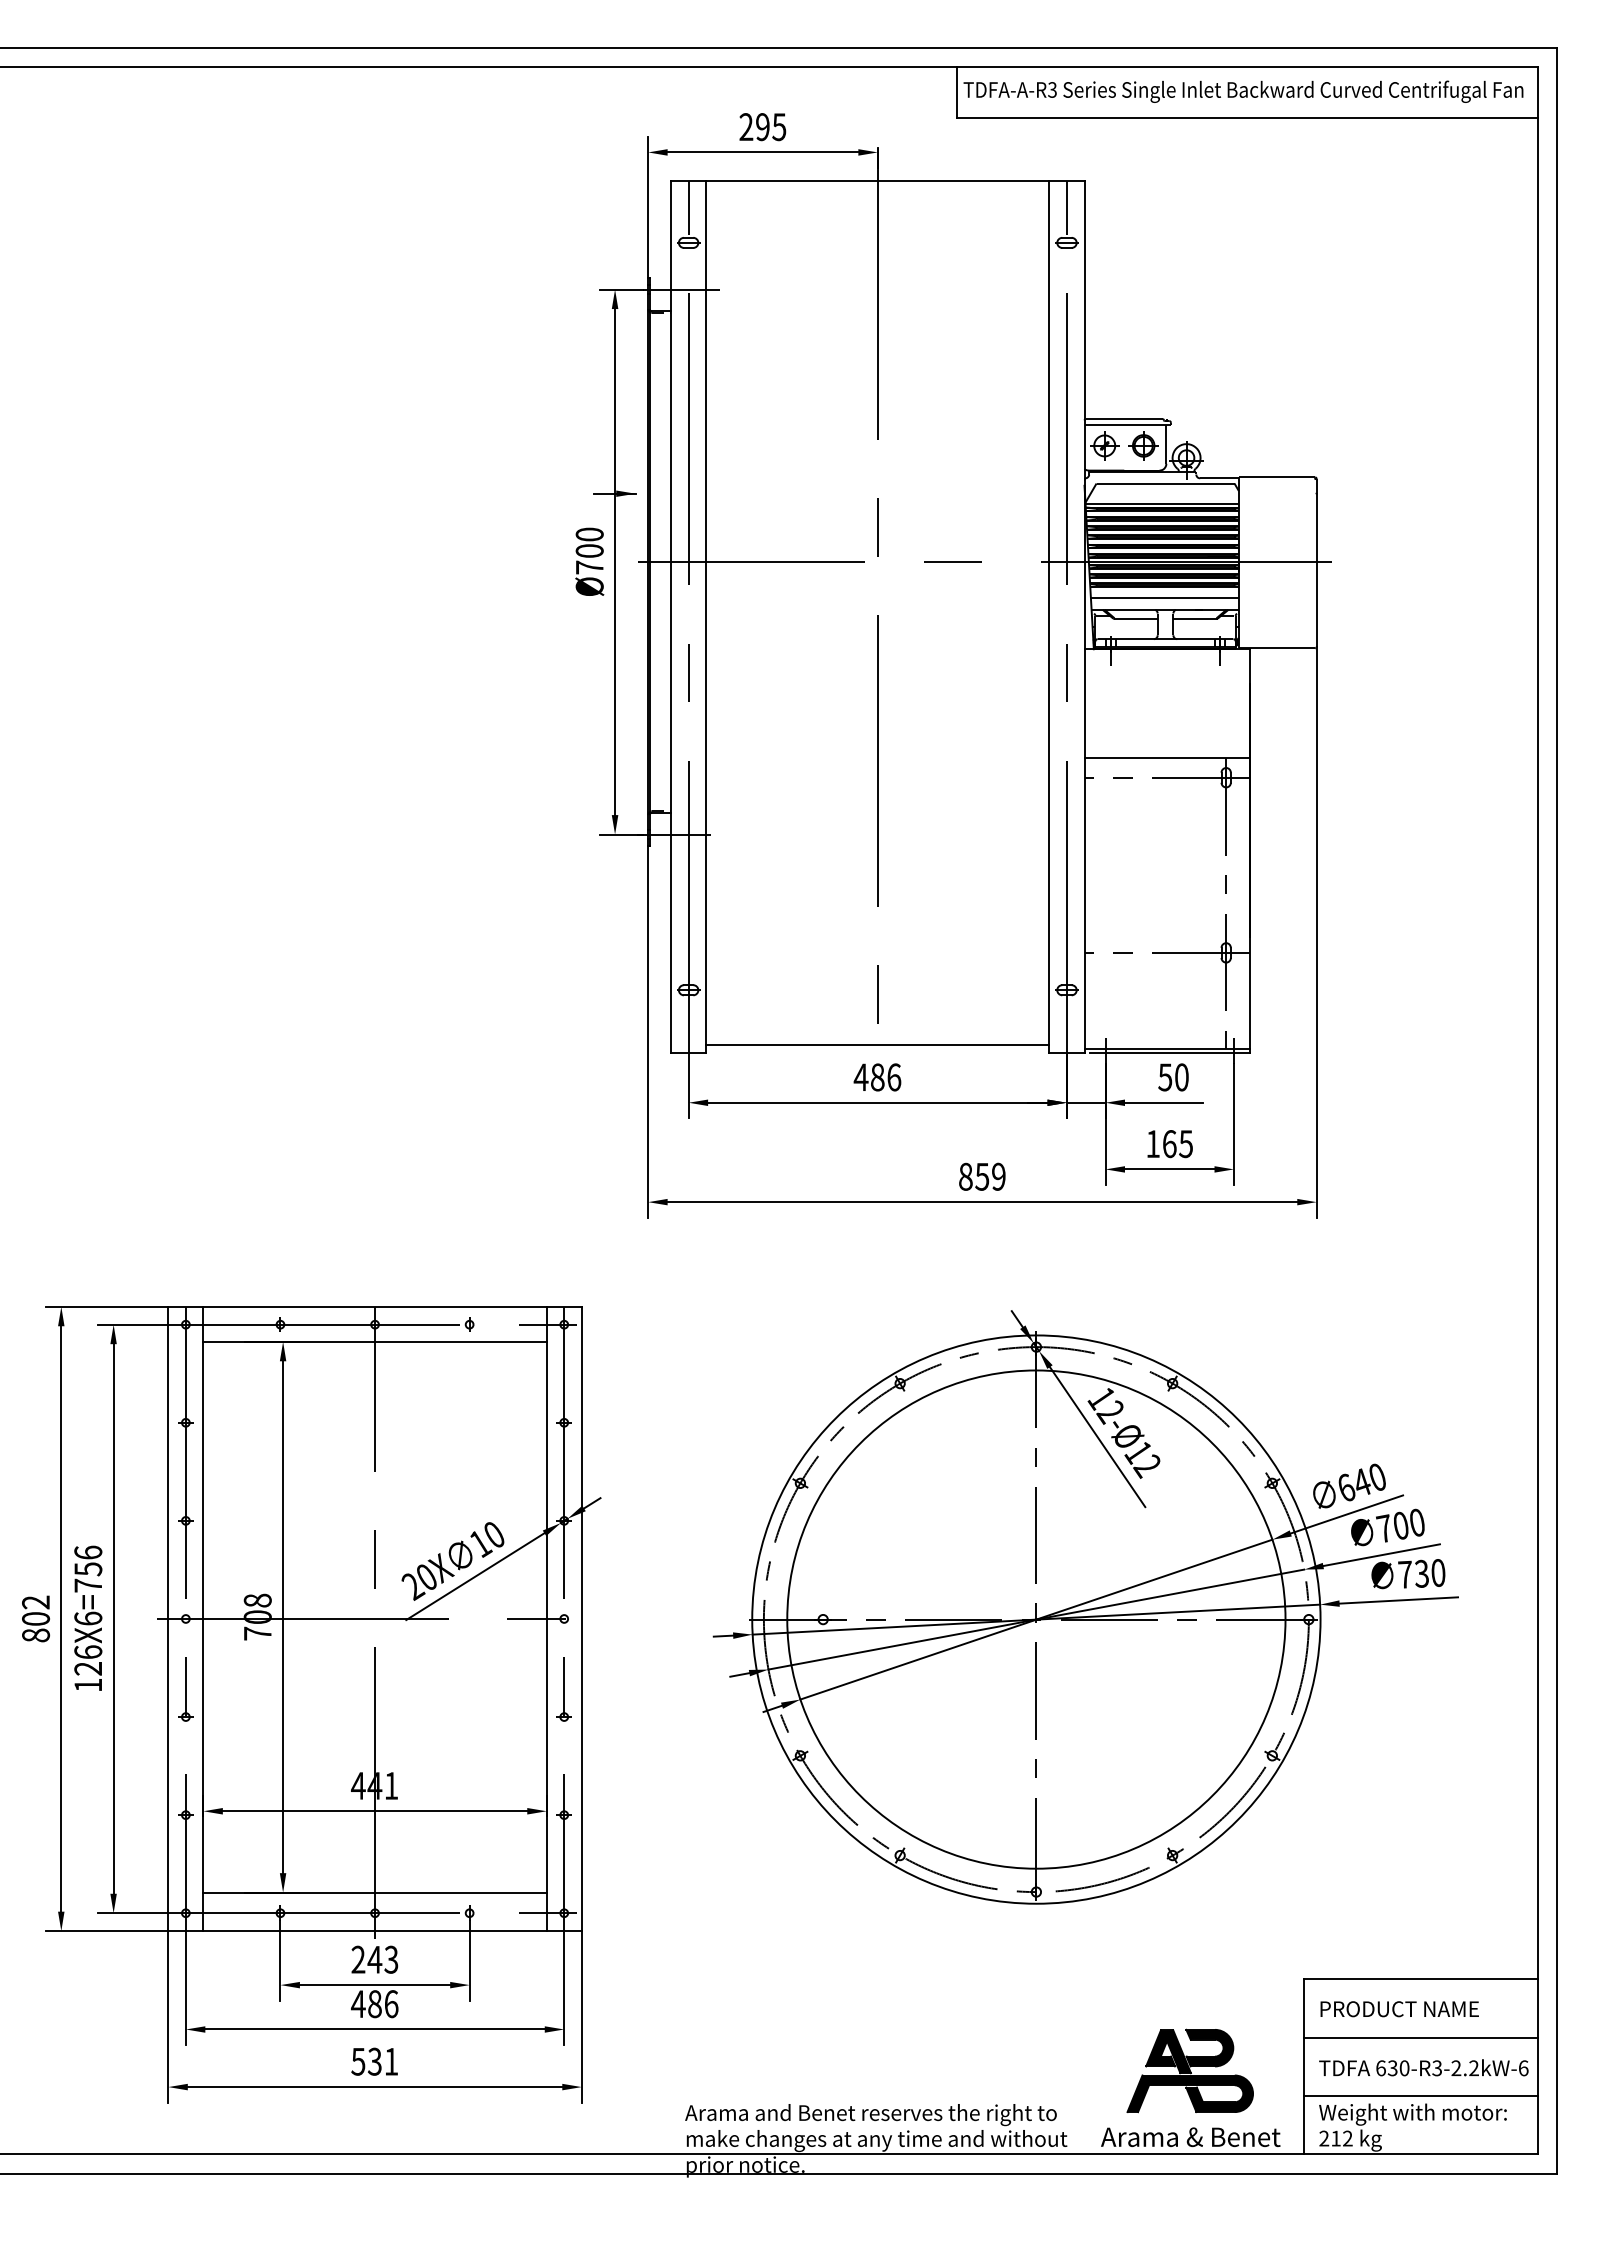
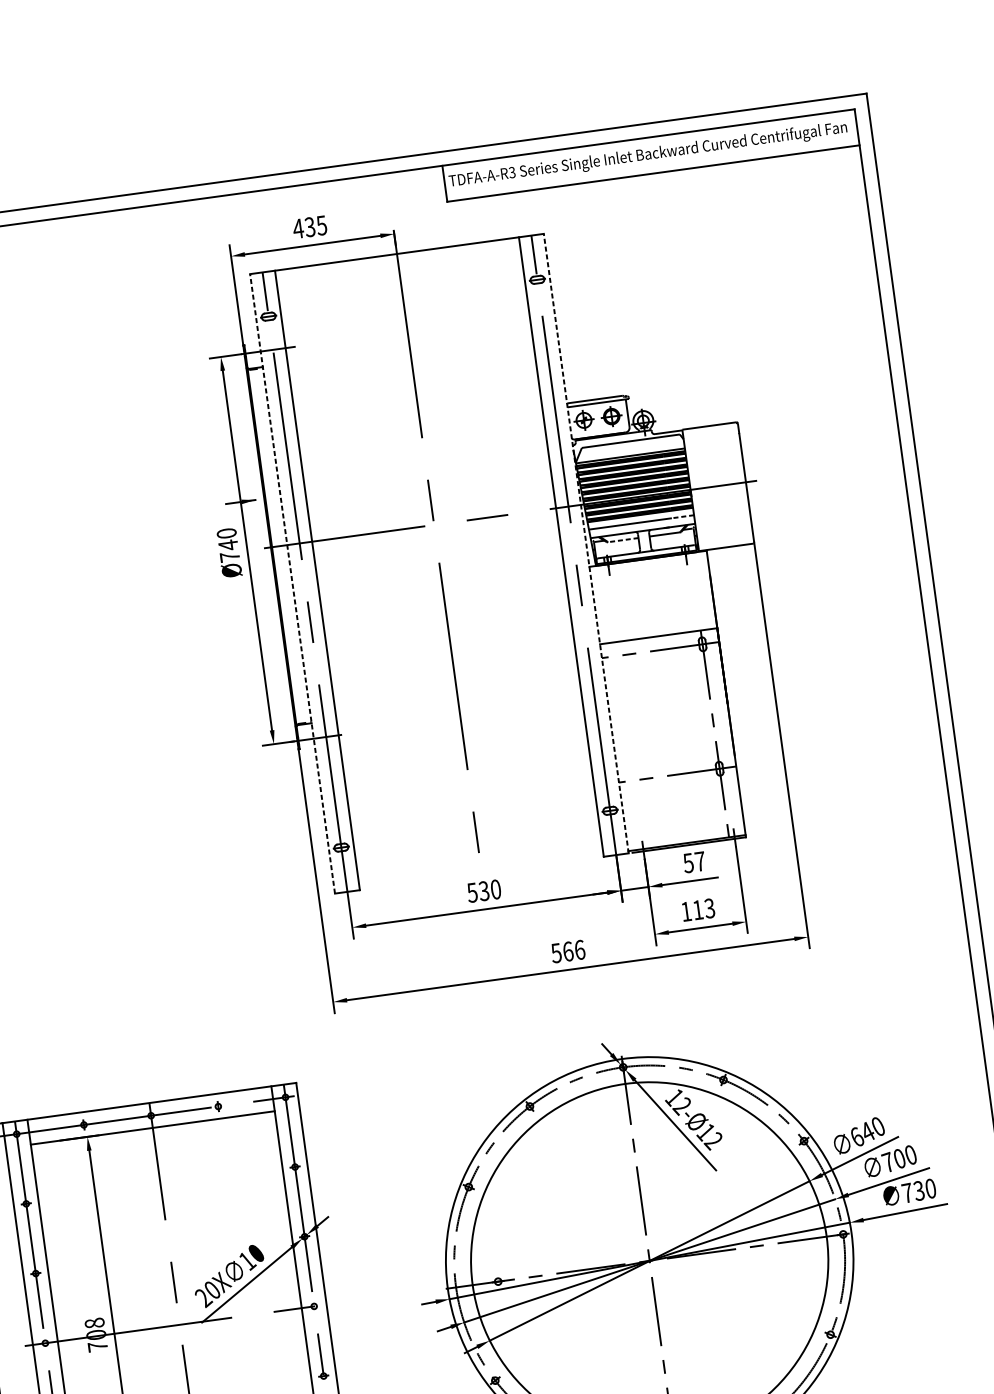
text: (753, 127) -> (303, 228), 295 -> 435
text: (589, 550) -> (228, 544), Ø700 -> Ø740
line: (1223, 597) -> (683, 516), solid -> dashed
line: (671, 616) -> (292, 583), solid -> dashed
line: (1084, 616) -> (586, 543), solid -> dashed
line: (1135, 618) -> (622, 540), solid -> dashed
line: (877, 1044) -> (480, 867), removed
text: (877, 1077) -> (484, 891), 486 -> 530
text: (1181, 1077) -> (700, 861), 50 -> 57
text: (1177, 1144) -> (703, 909), 165 -> 113
text: (981, 1176) -> (567, 951), 859 -> 566

